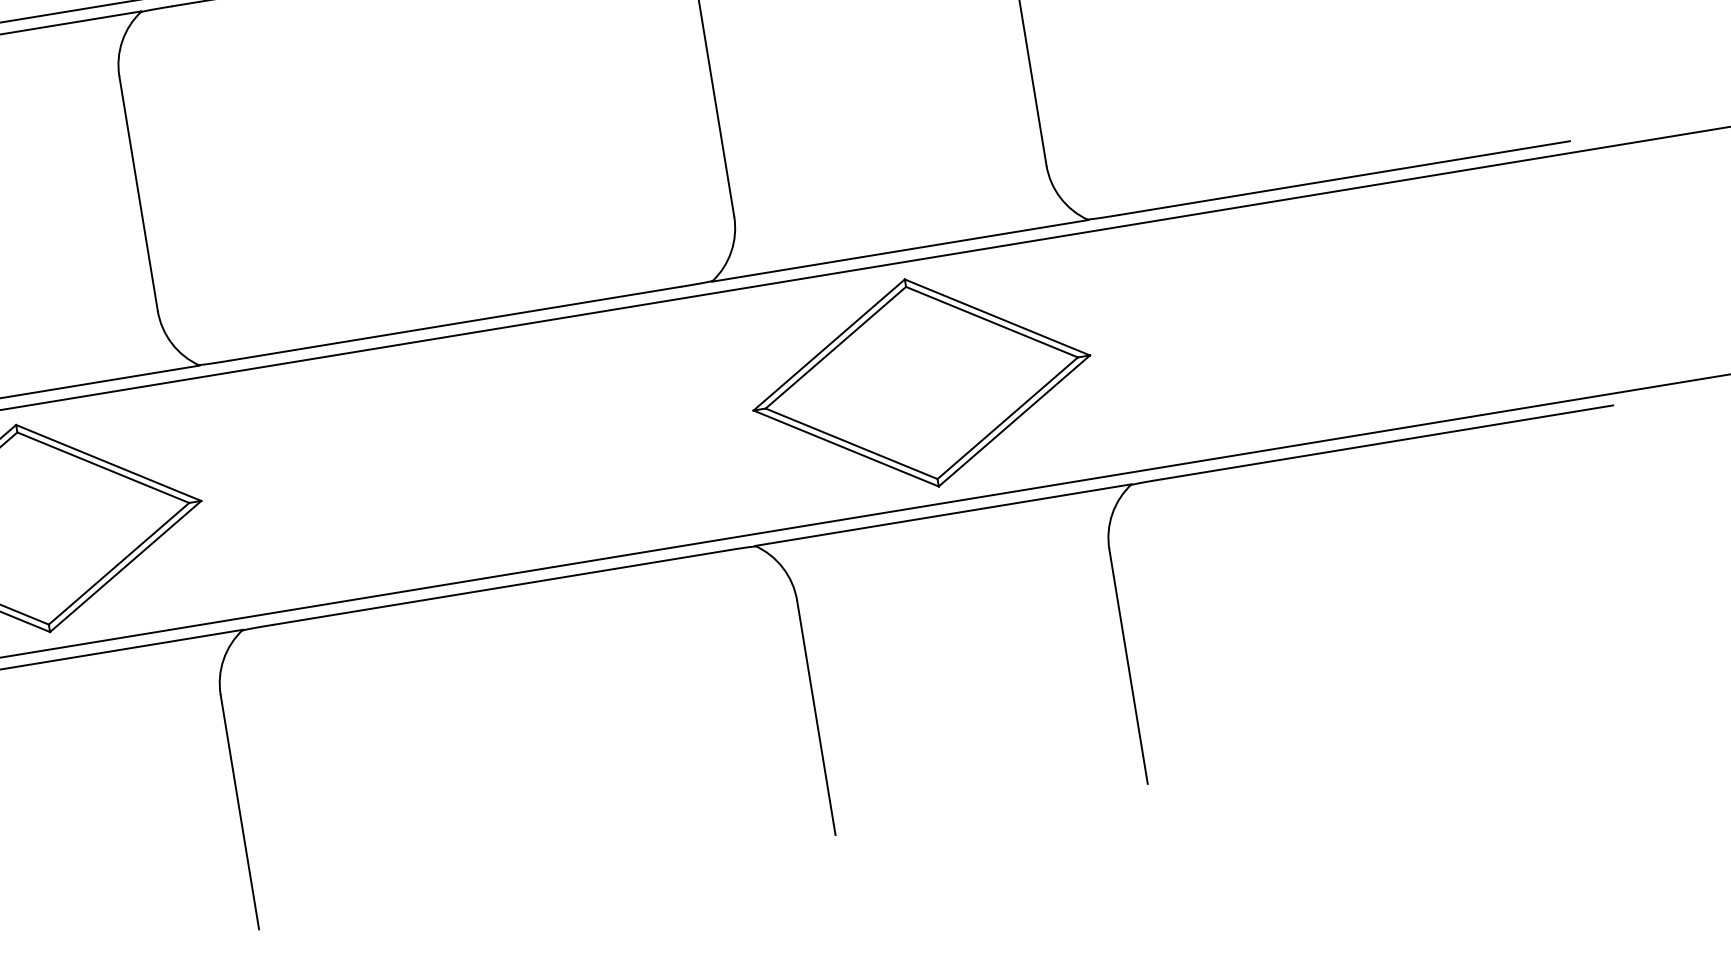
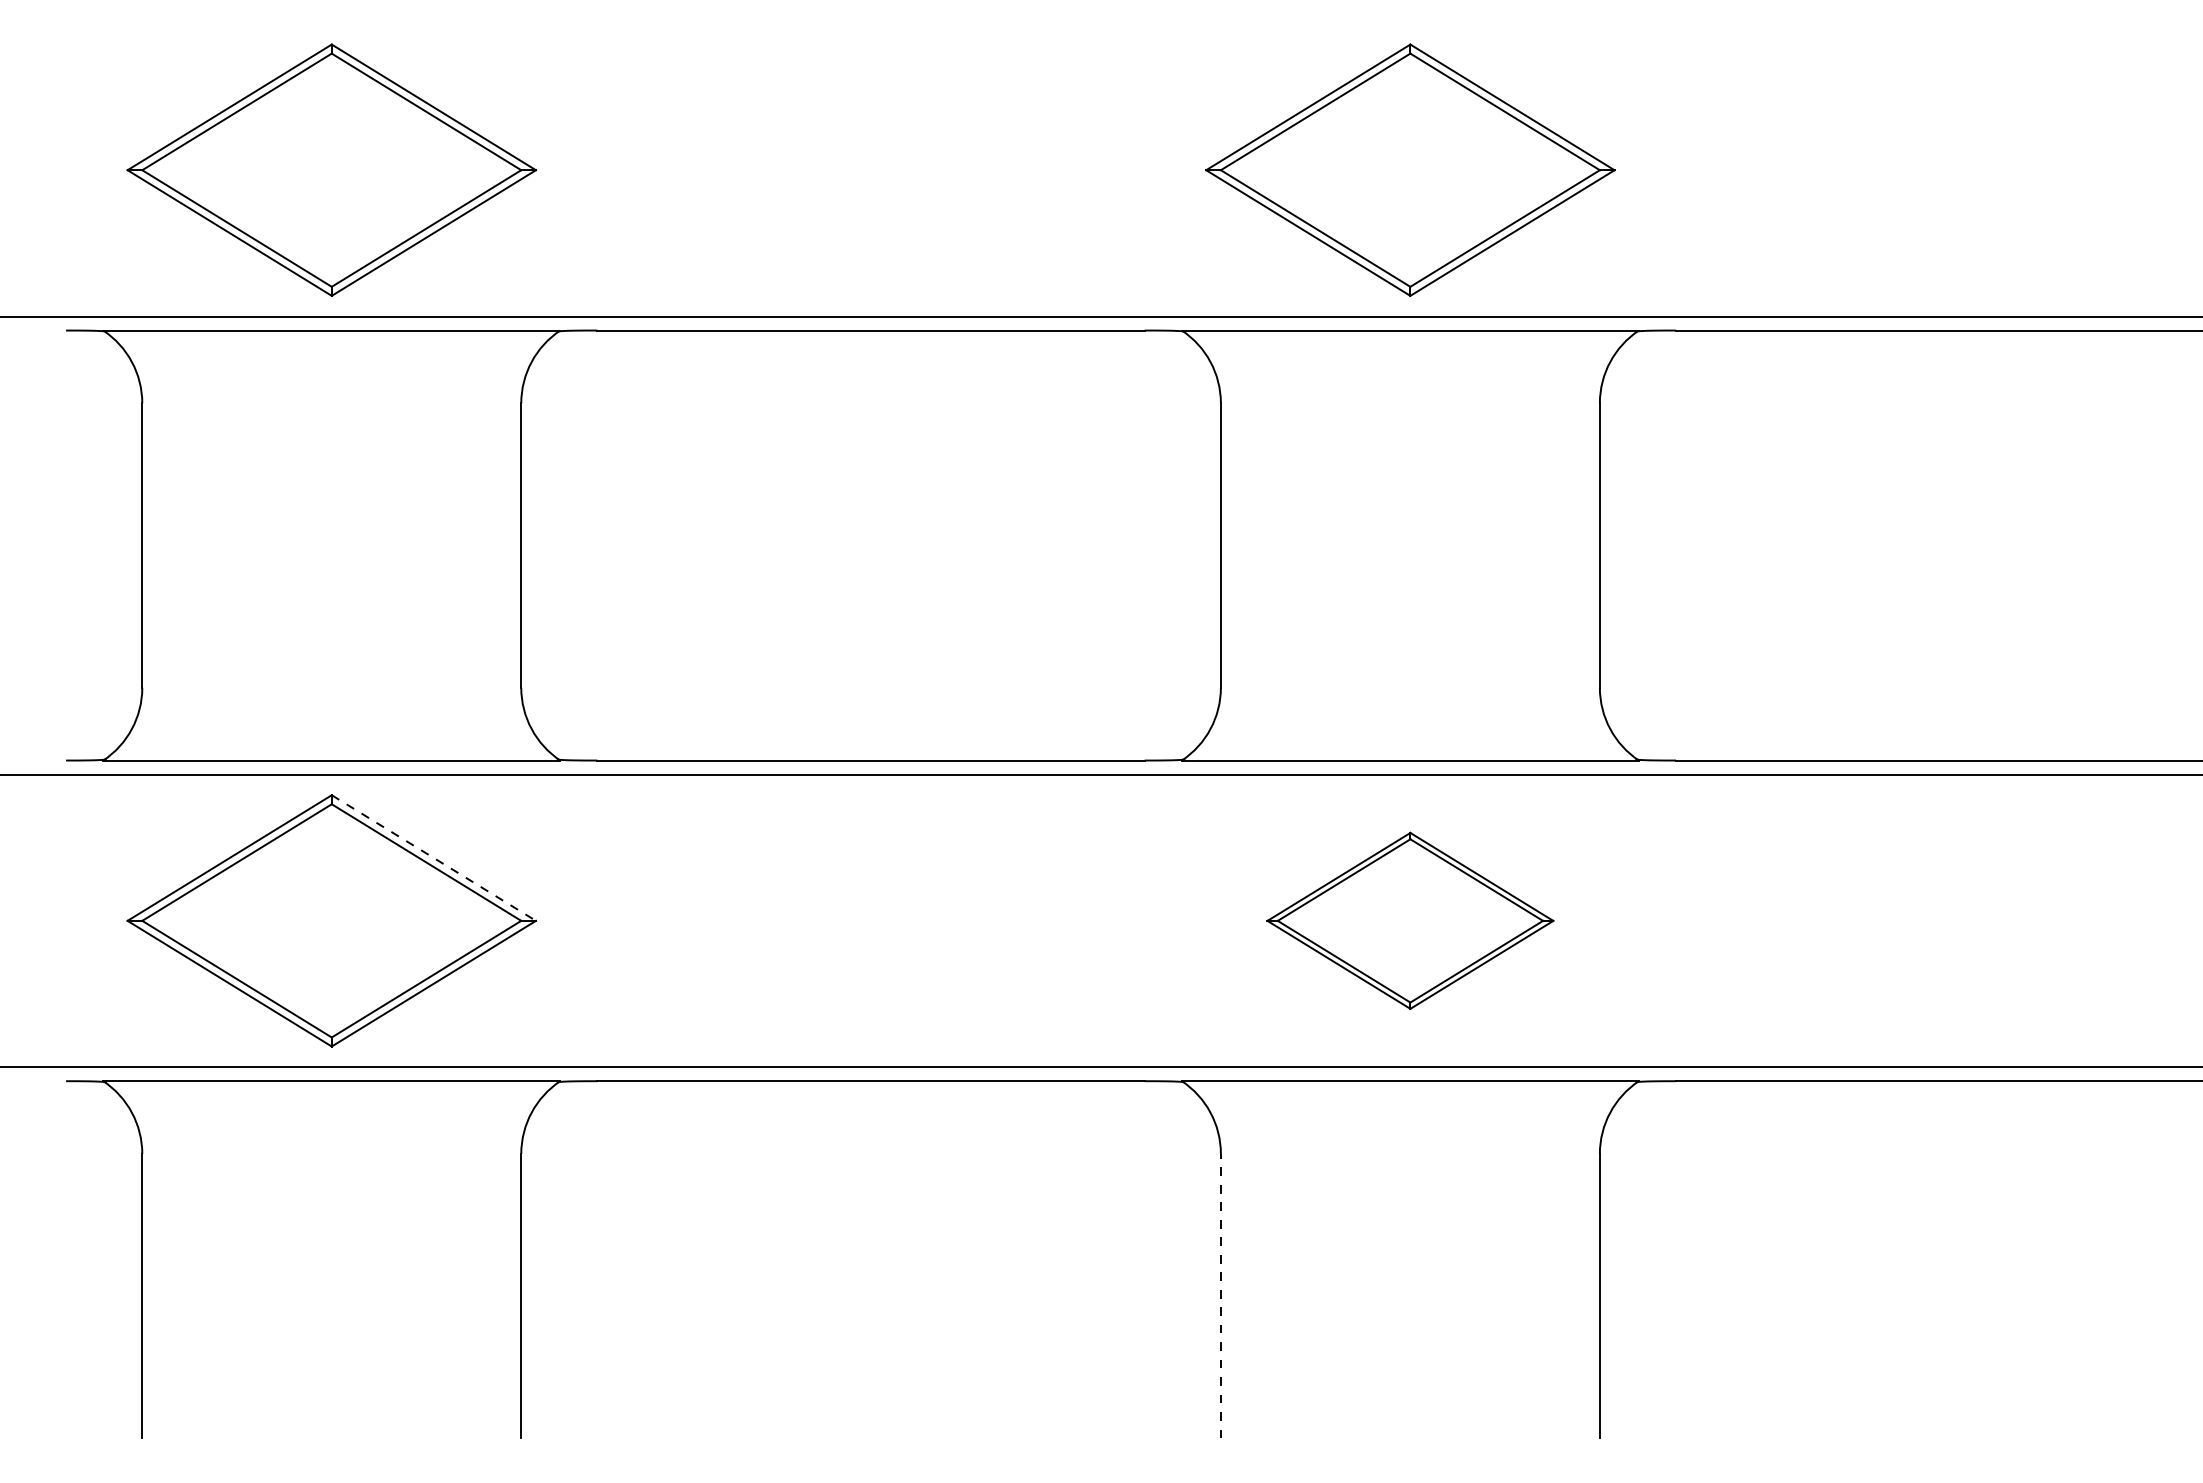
part: (921, 382) -> (1410, 920), size x0.7
line: (108, 463) -> (433, 858), solid -> dashed
line: (815, 717) -> (1220, 1295), solid -> dashed

